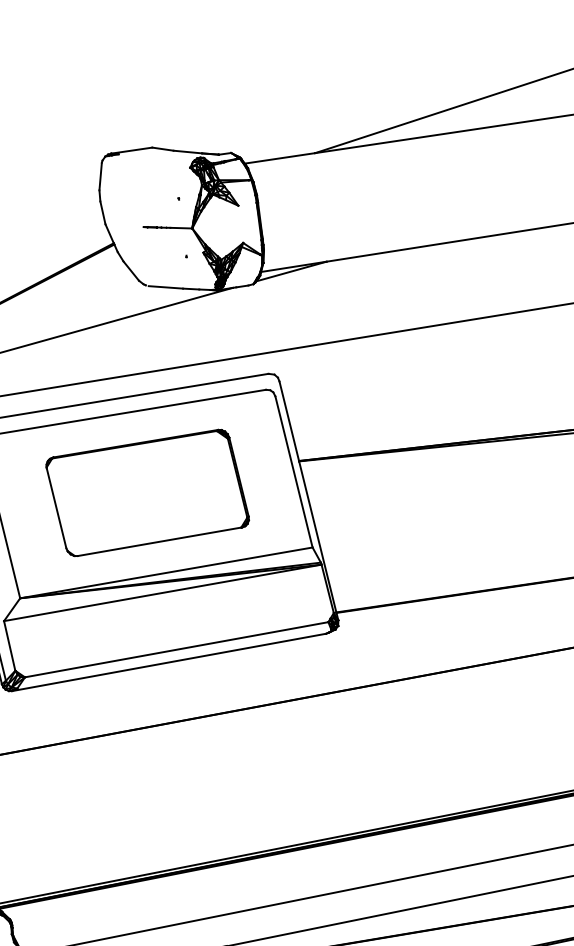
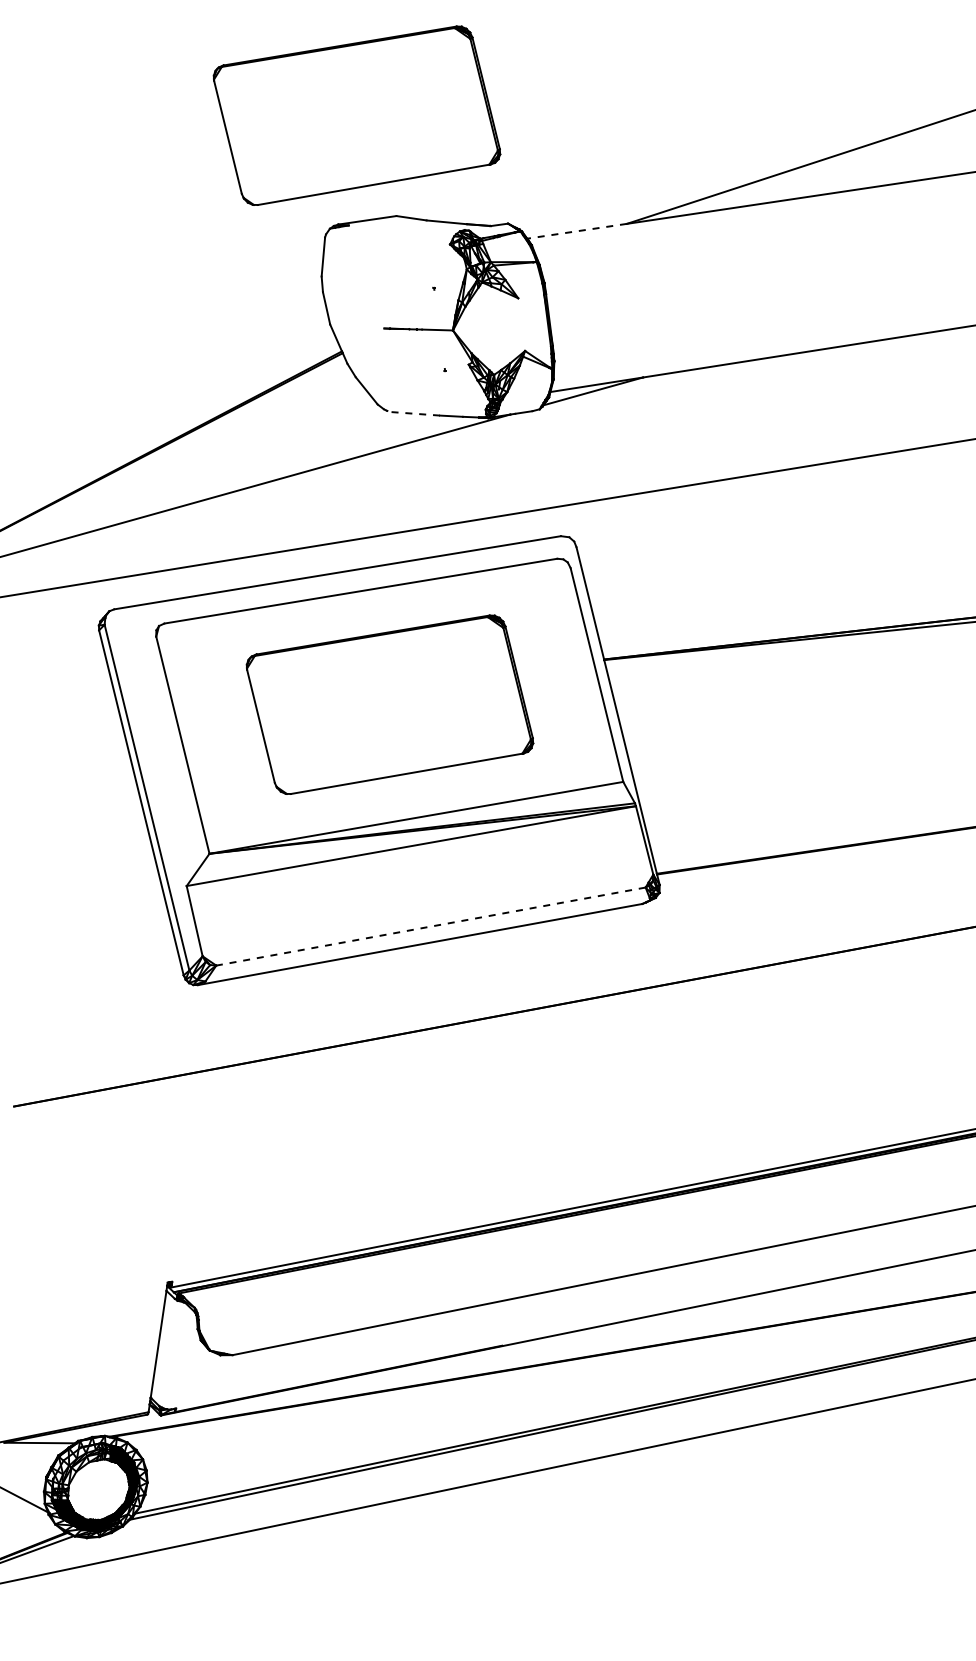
part: (124, 76) -> (356, 115), added
line: (279, 158) -> (576, 231), solid -> dashed
line: (165, 287) -> (415, 413), solid -> dashed
line: (176, 649) -> (430, 926), solid -> dashed

